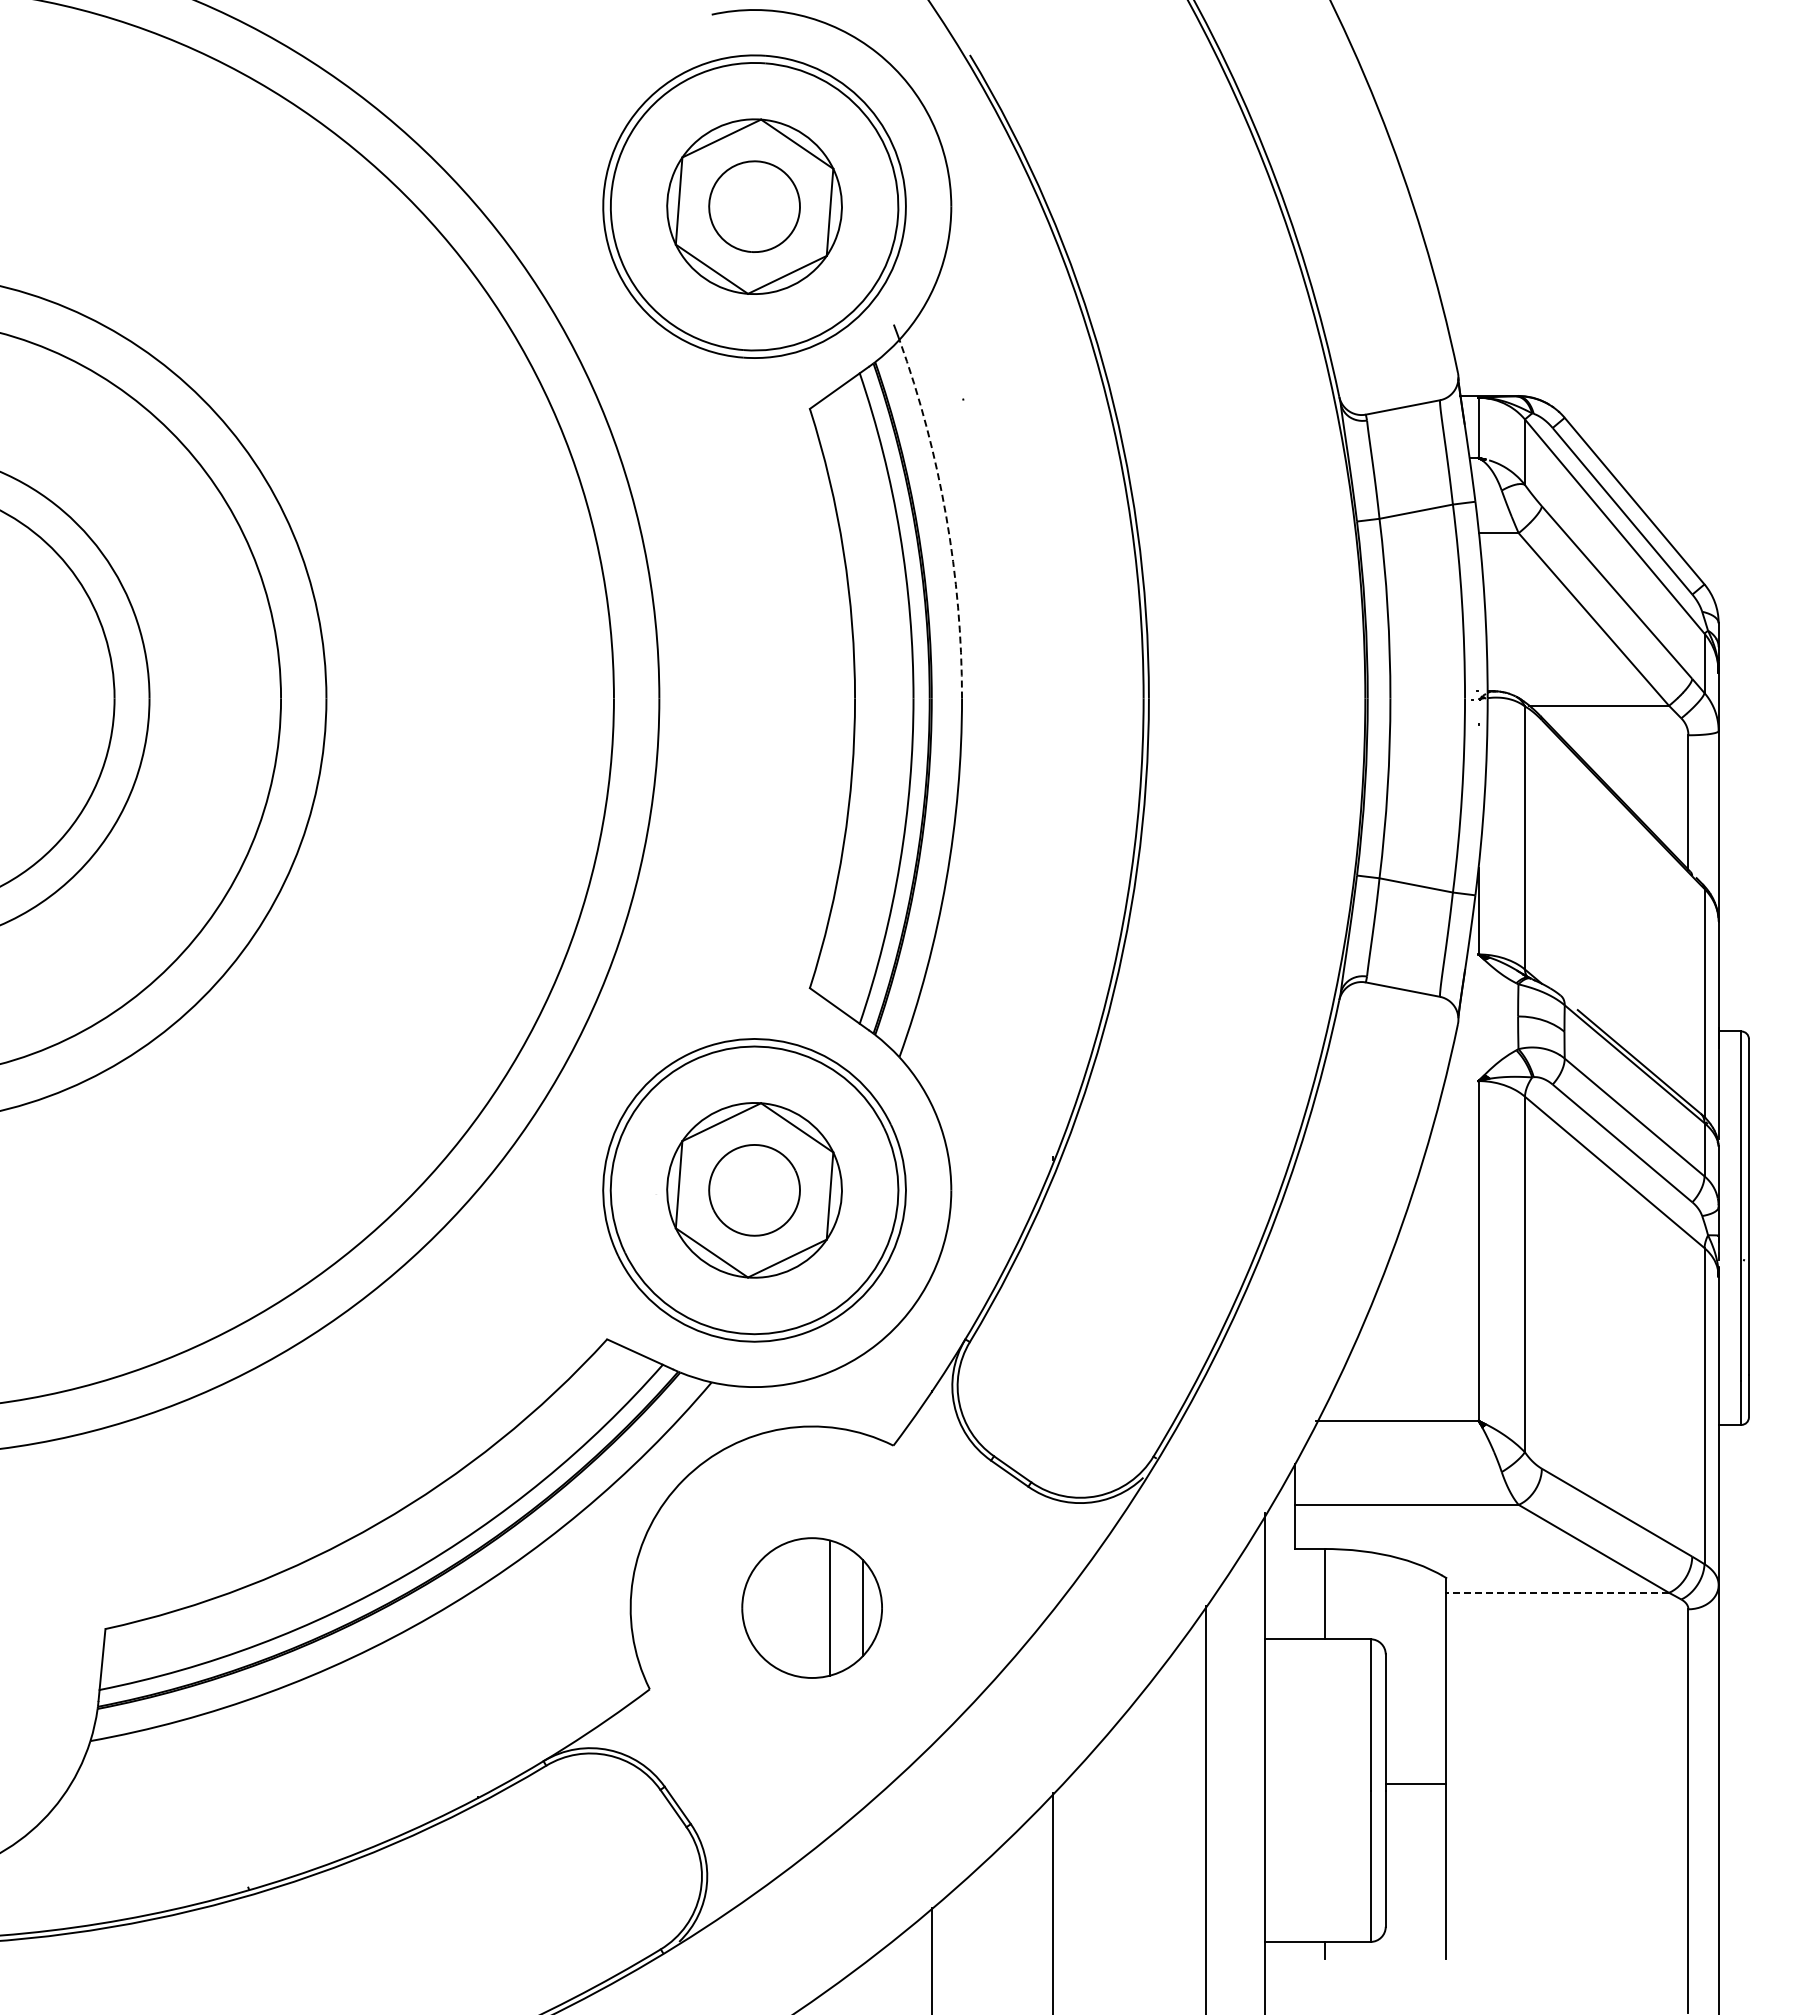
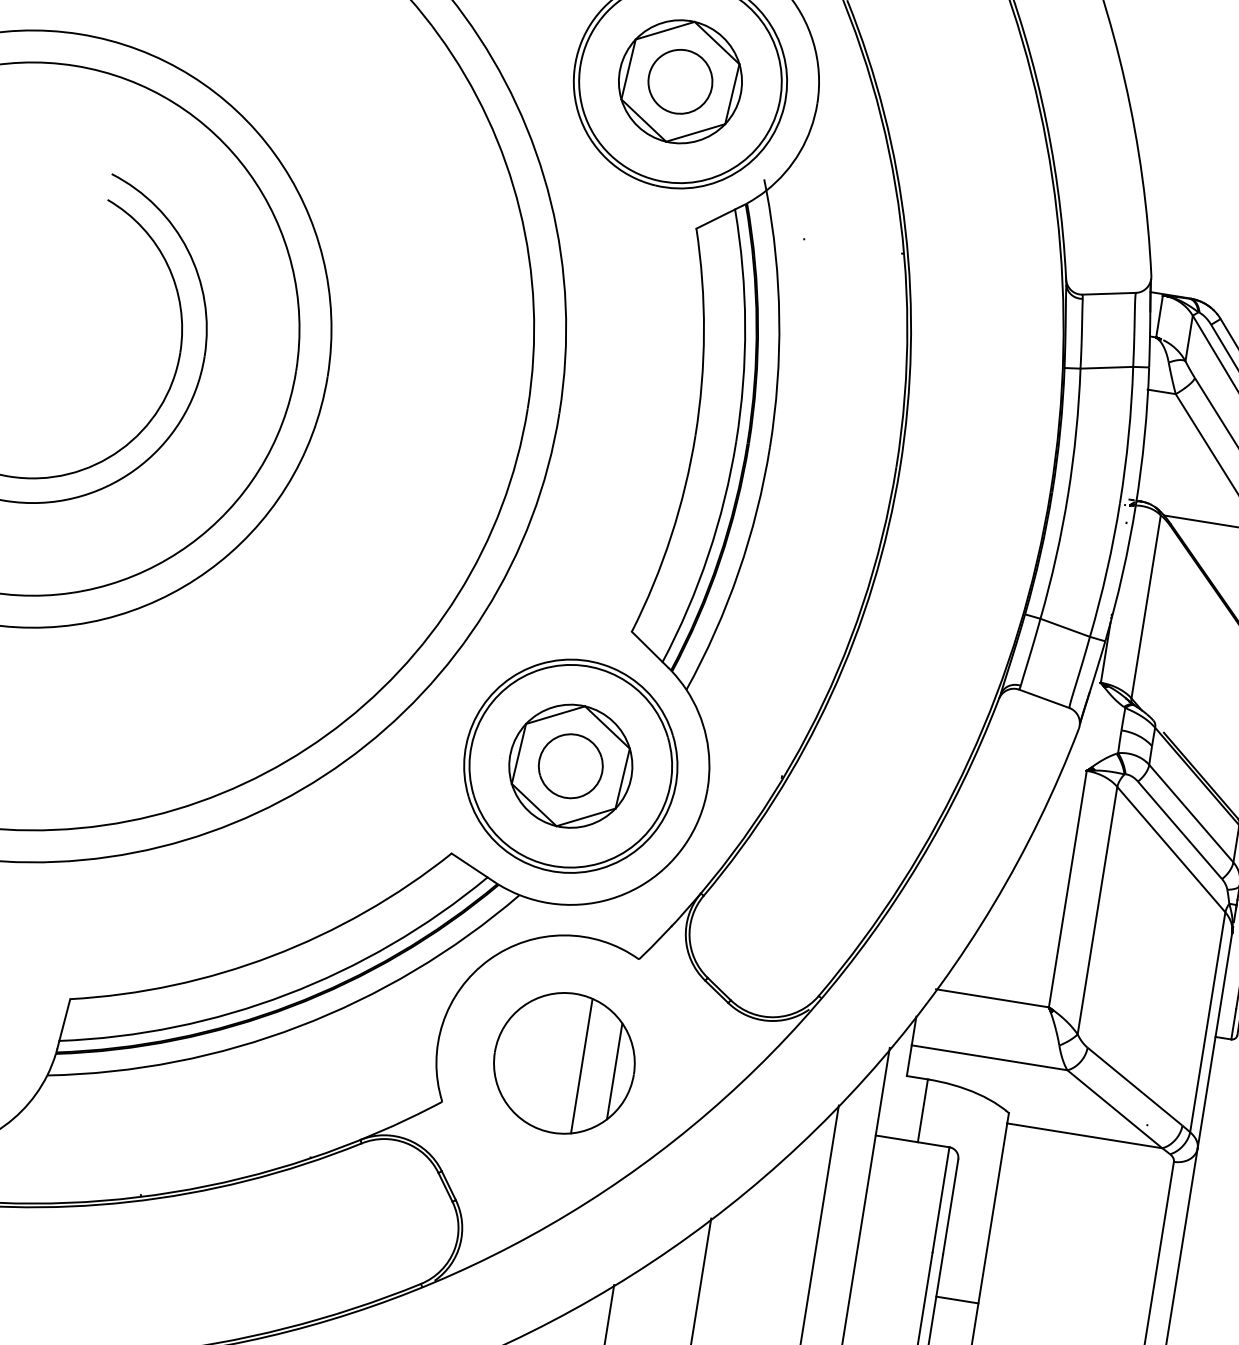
arc: (946, 516) -> (779, 318), dashed -> solid
line: (1557, 1592) -> (1084, 1135), dashed -> solid
part: (811, 1607) -> (563, 1062), size x1.43
line: (1415, 1783) -> (957, 1299), moved

